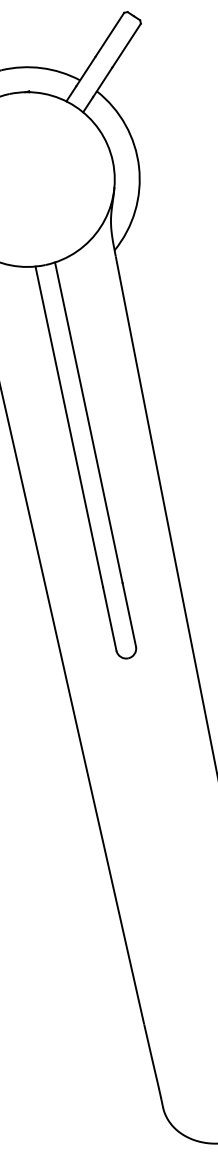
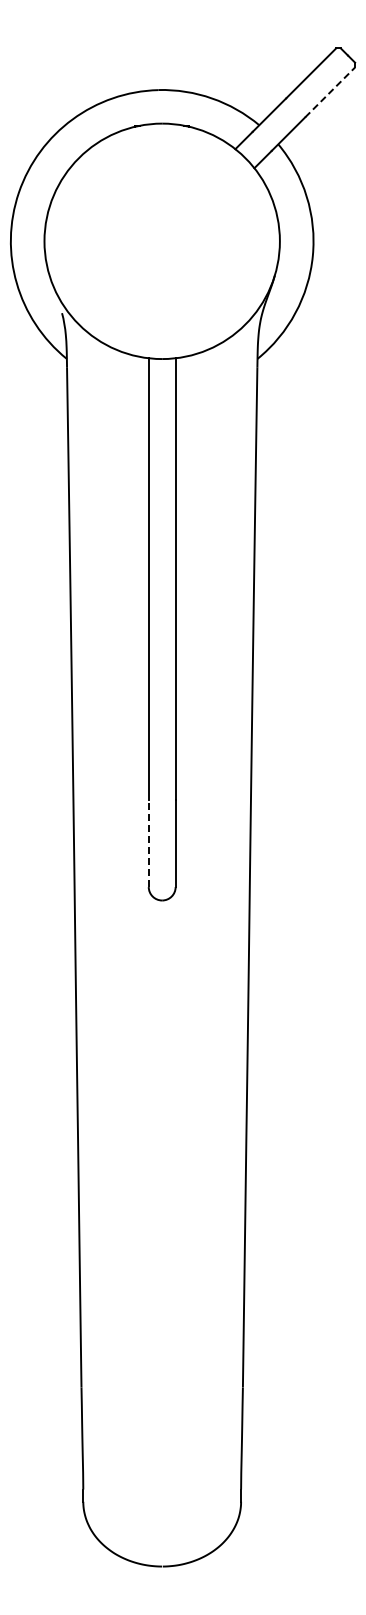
line: (126, 45) -> (330, 92), solid -> dashed
line: (109, 619) -> (148, 843), solid -> dashed

